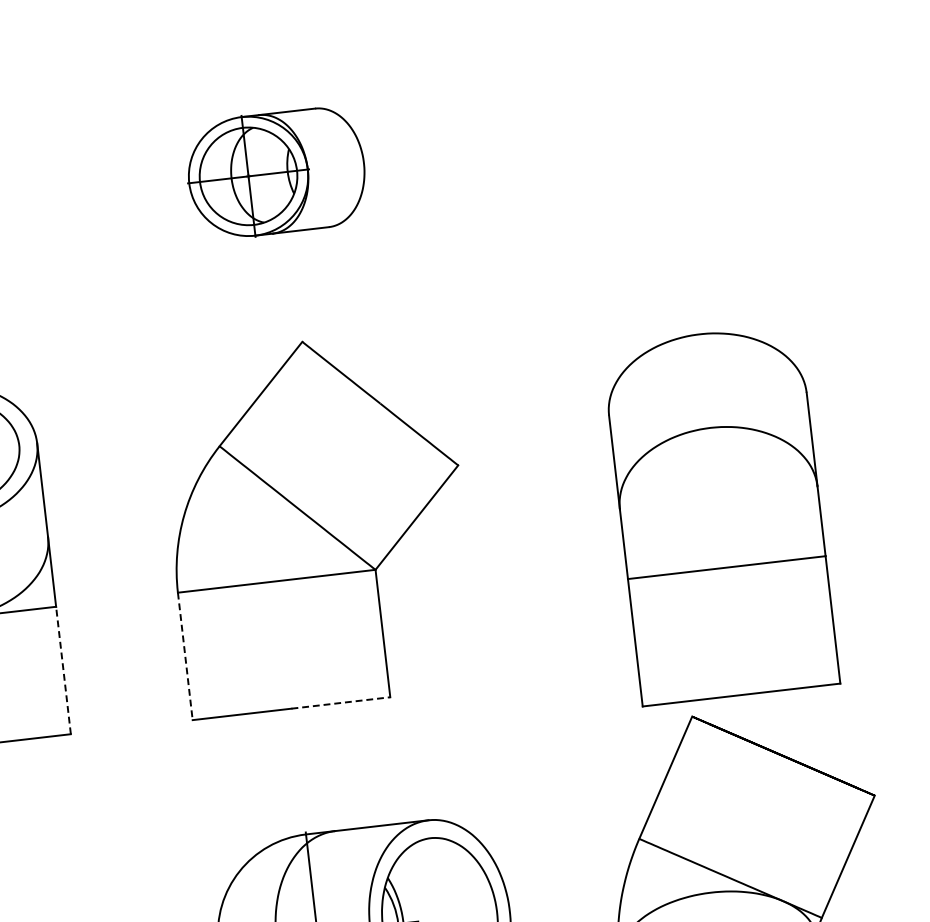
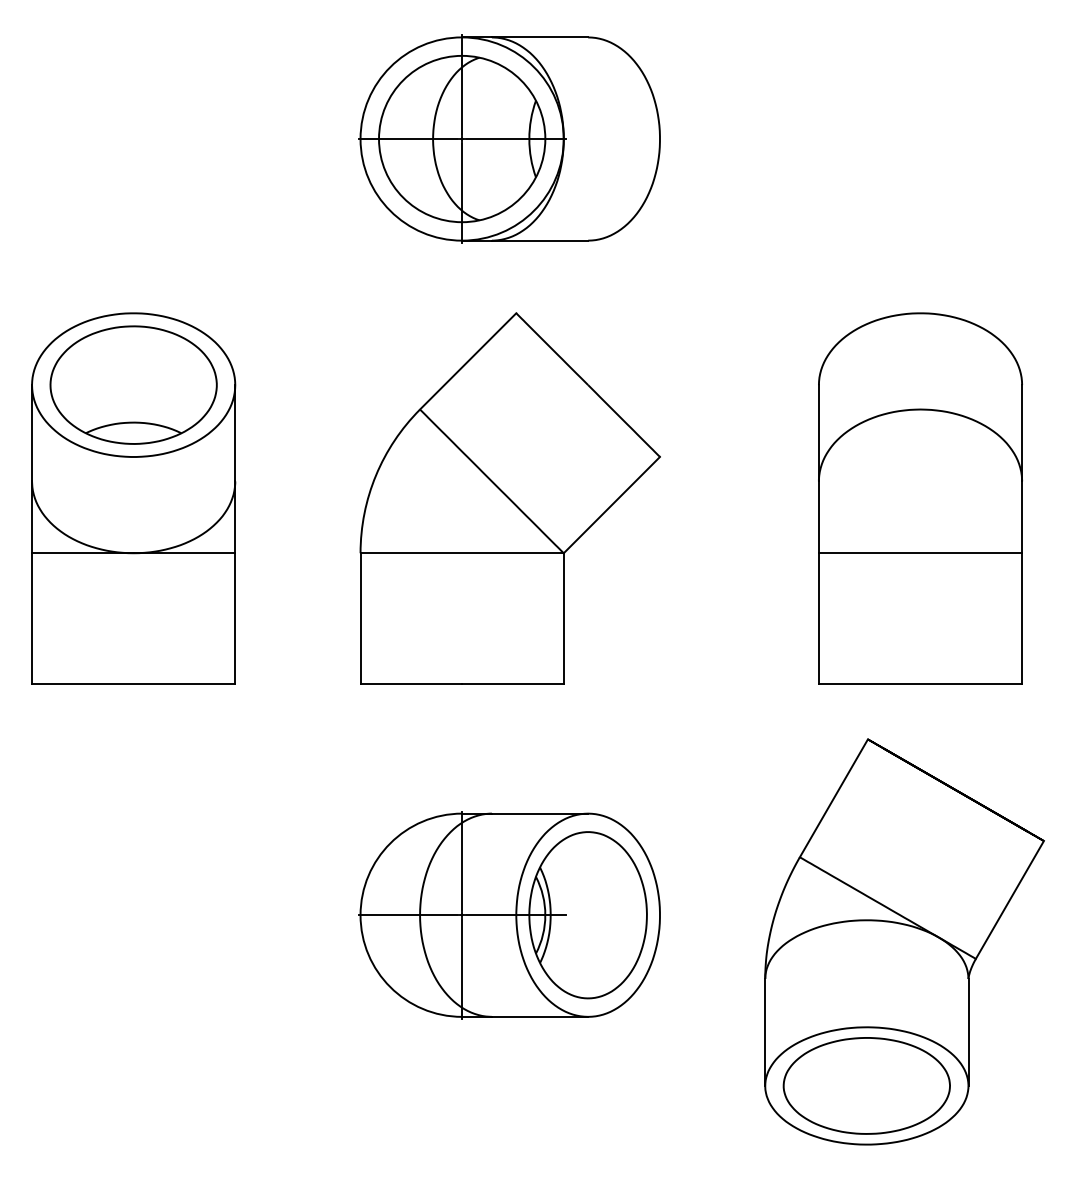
part: (276, 172) -> (509, 138), size x1.67
part: (720, 514) -> (920, 498), moved
line: (185, 656) -> (360, 618), dashed -> solid
line: (63, 670) -> (235, 618), dashed -> solid
line: (340, 703) -> (512, 684), dashed -> solid

